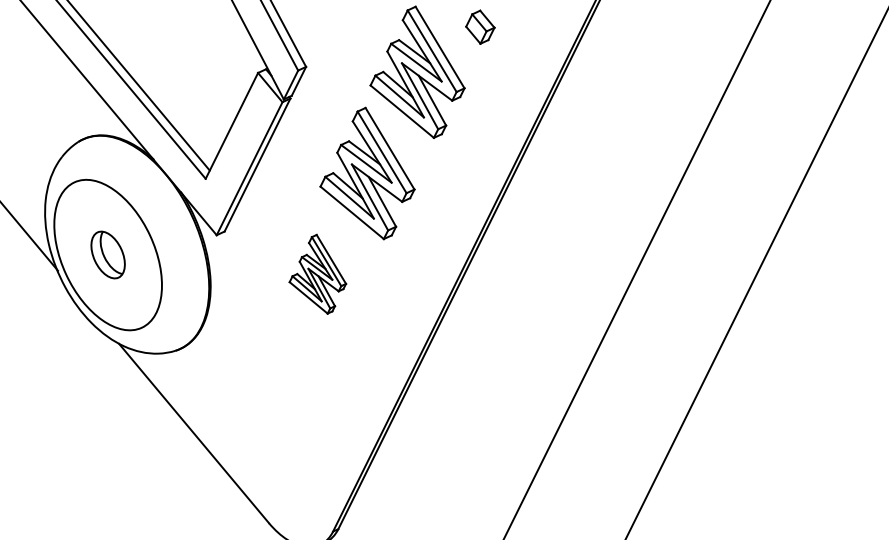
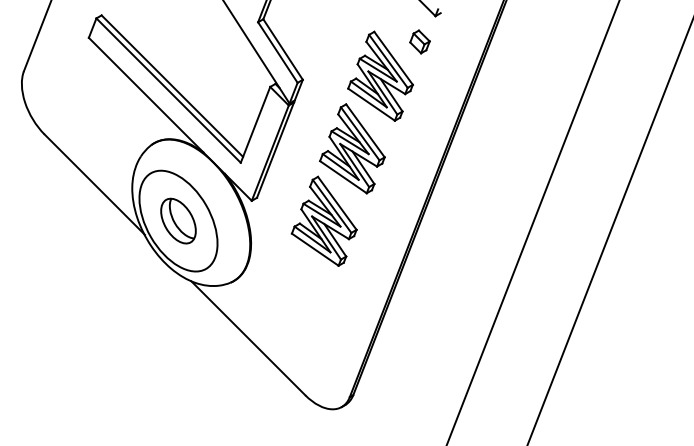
part: (108, 254) -> (178, 220), size x1.43
part: (317, 272) -> (323, 220), size x1.67

